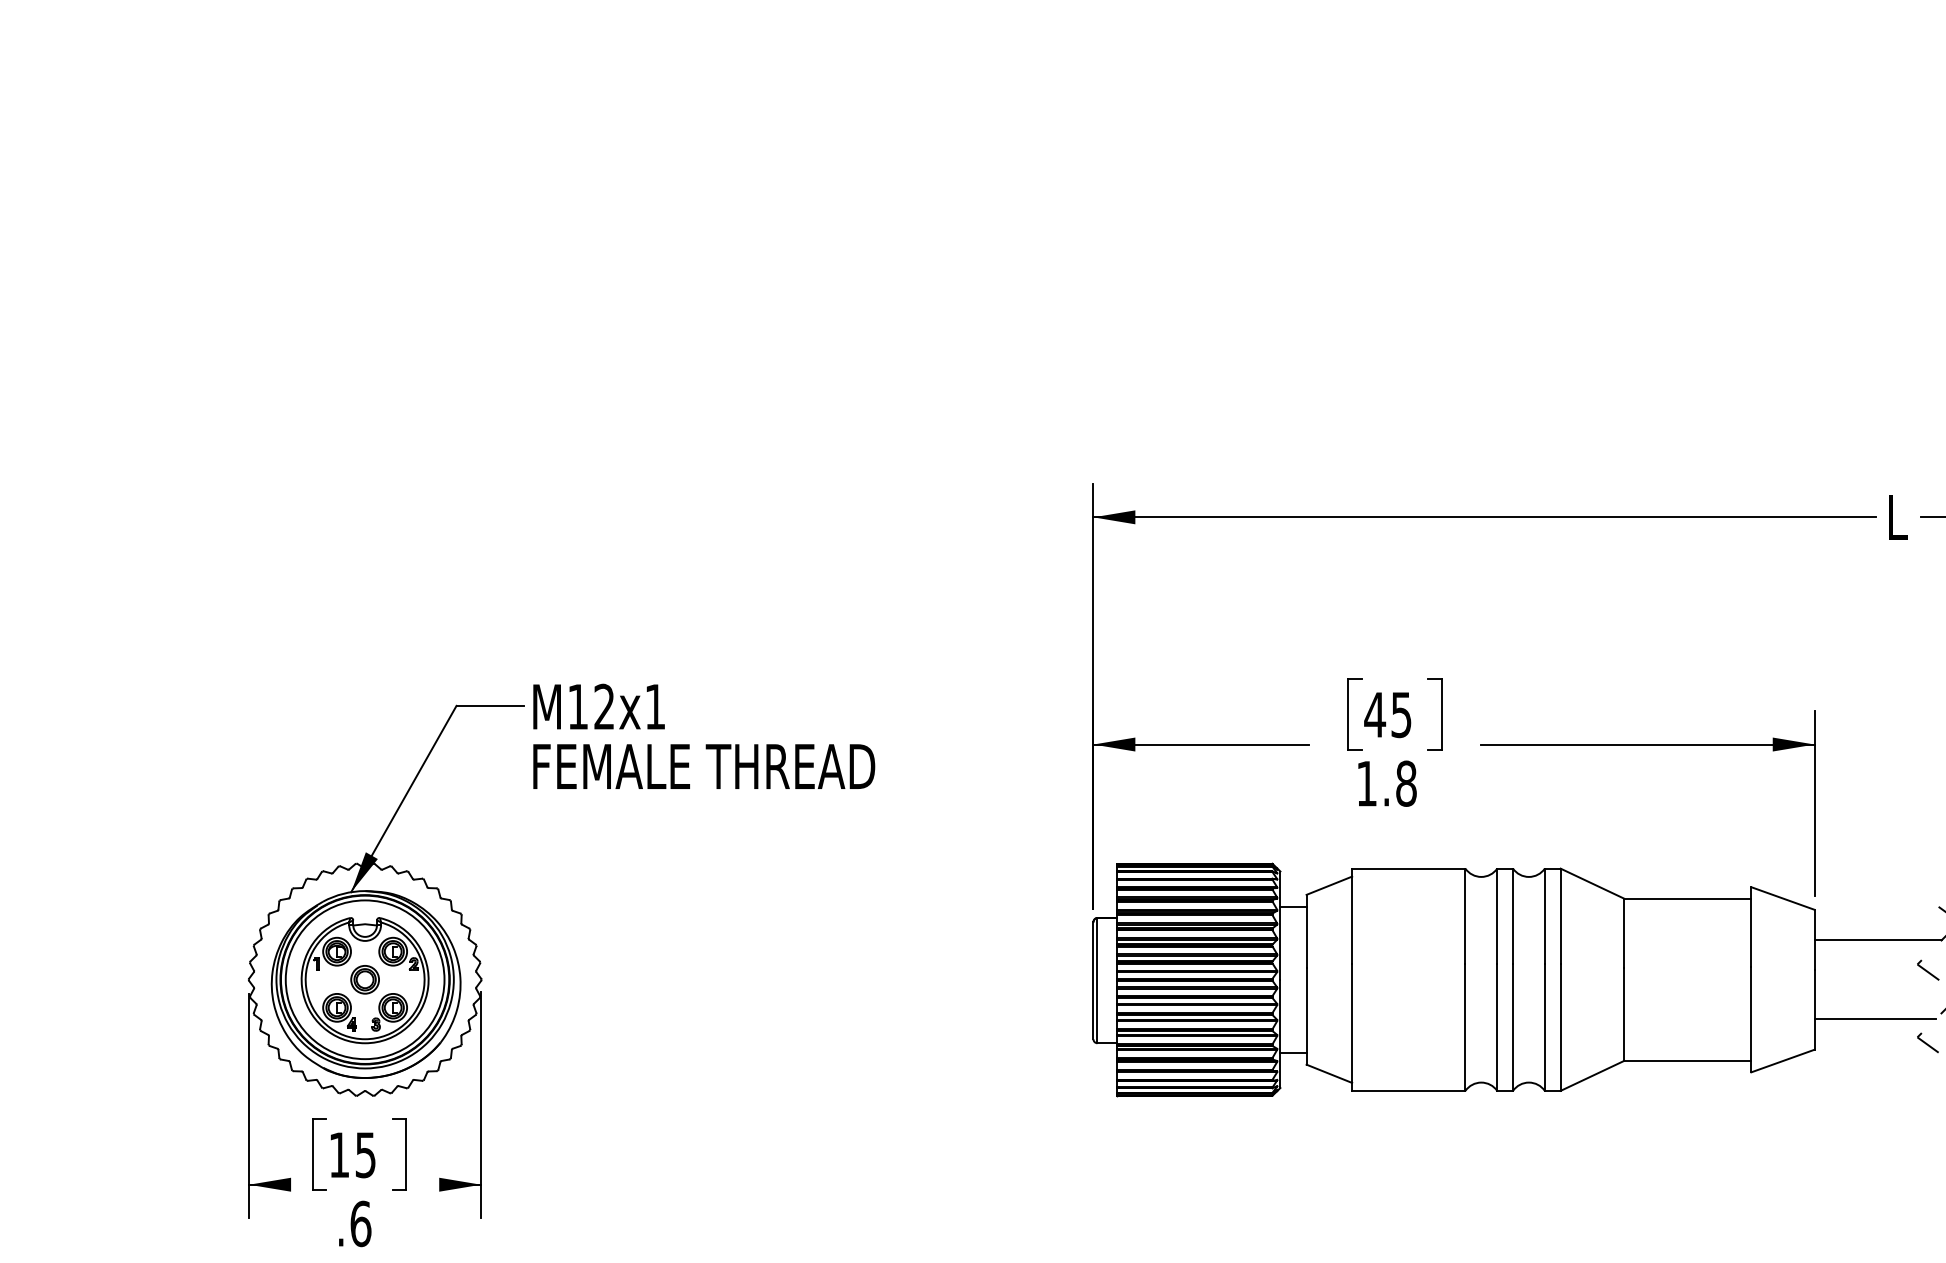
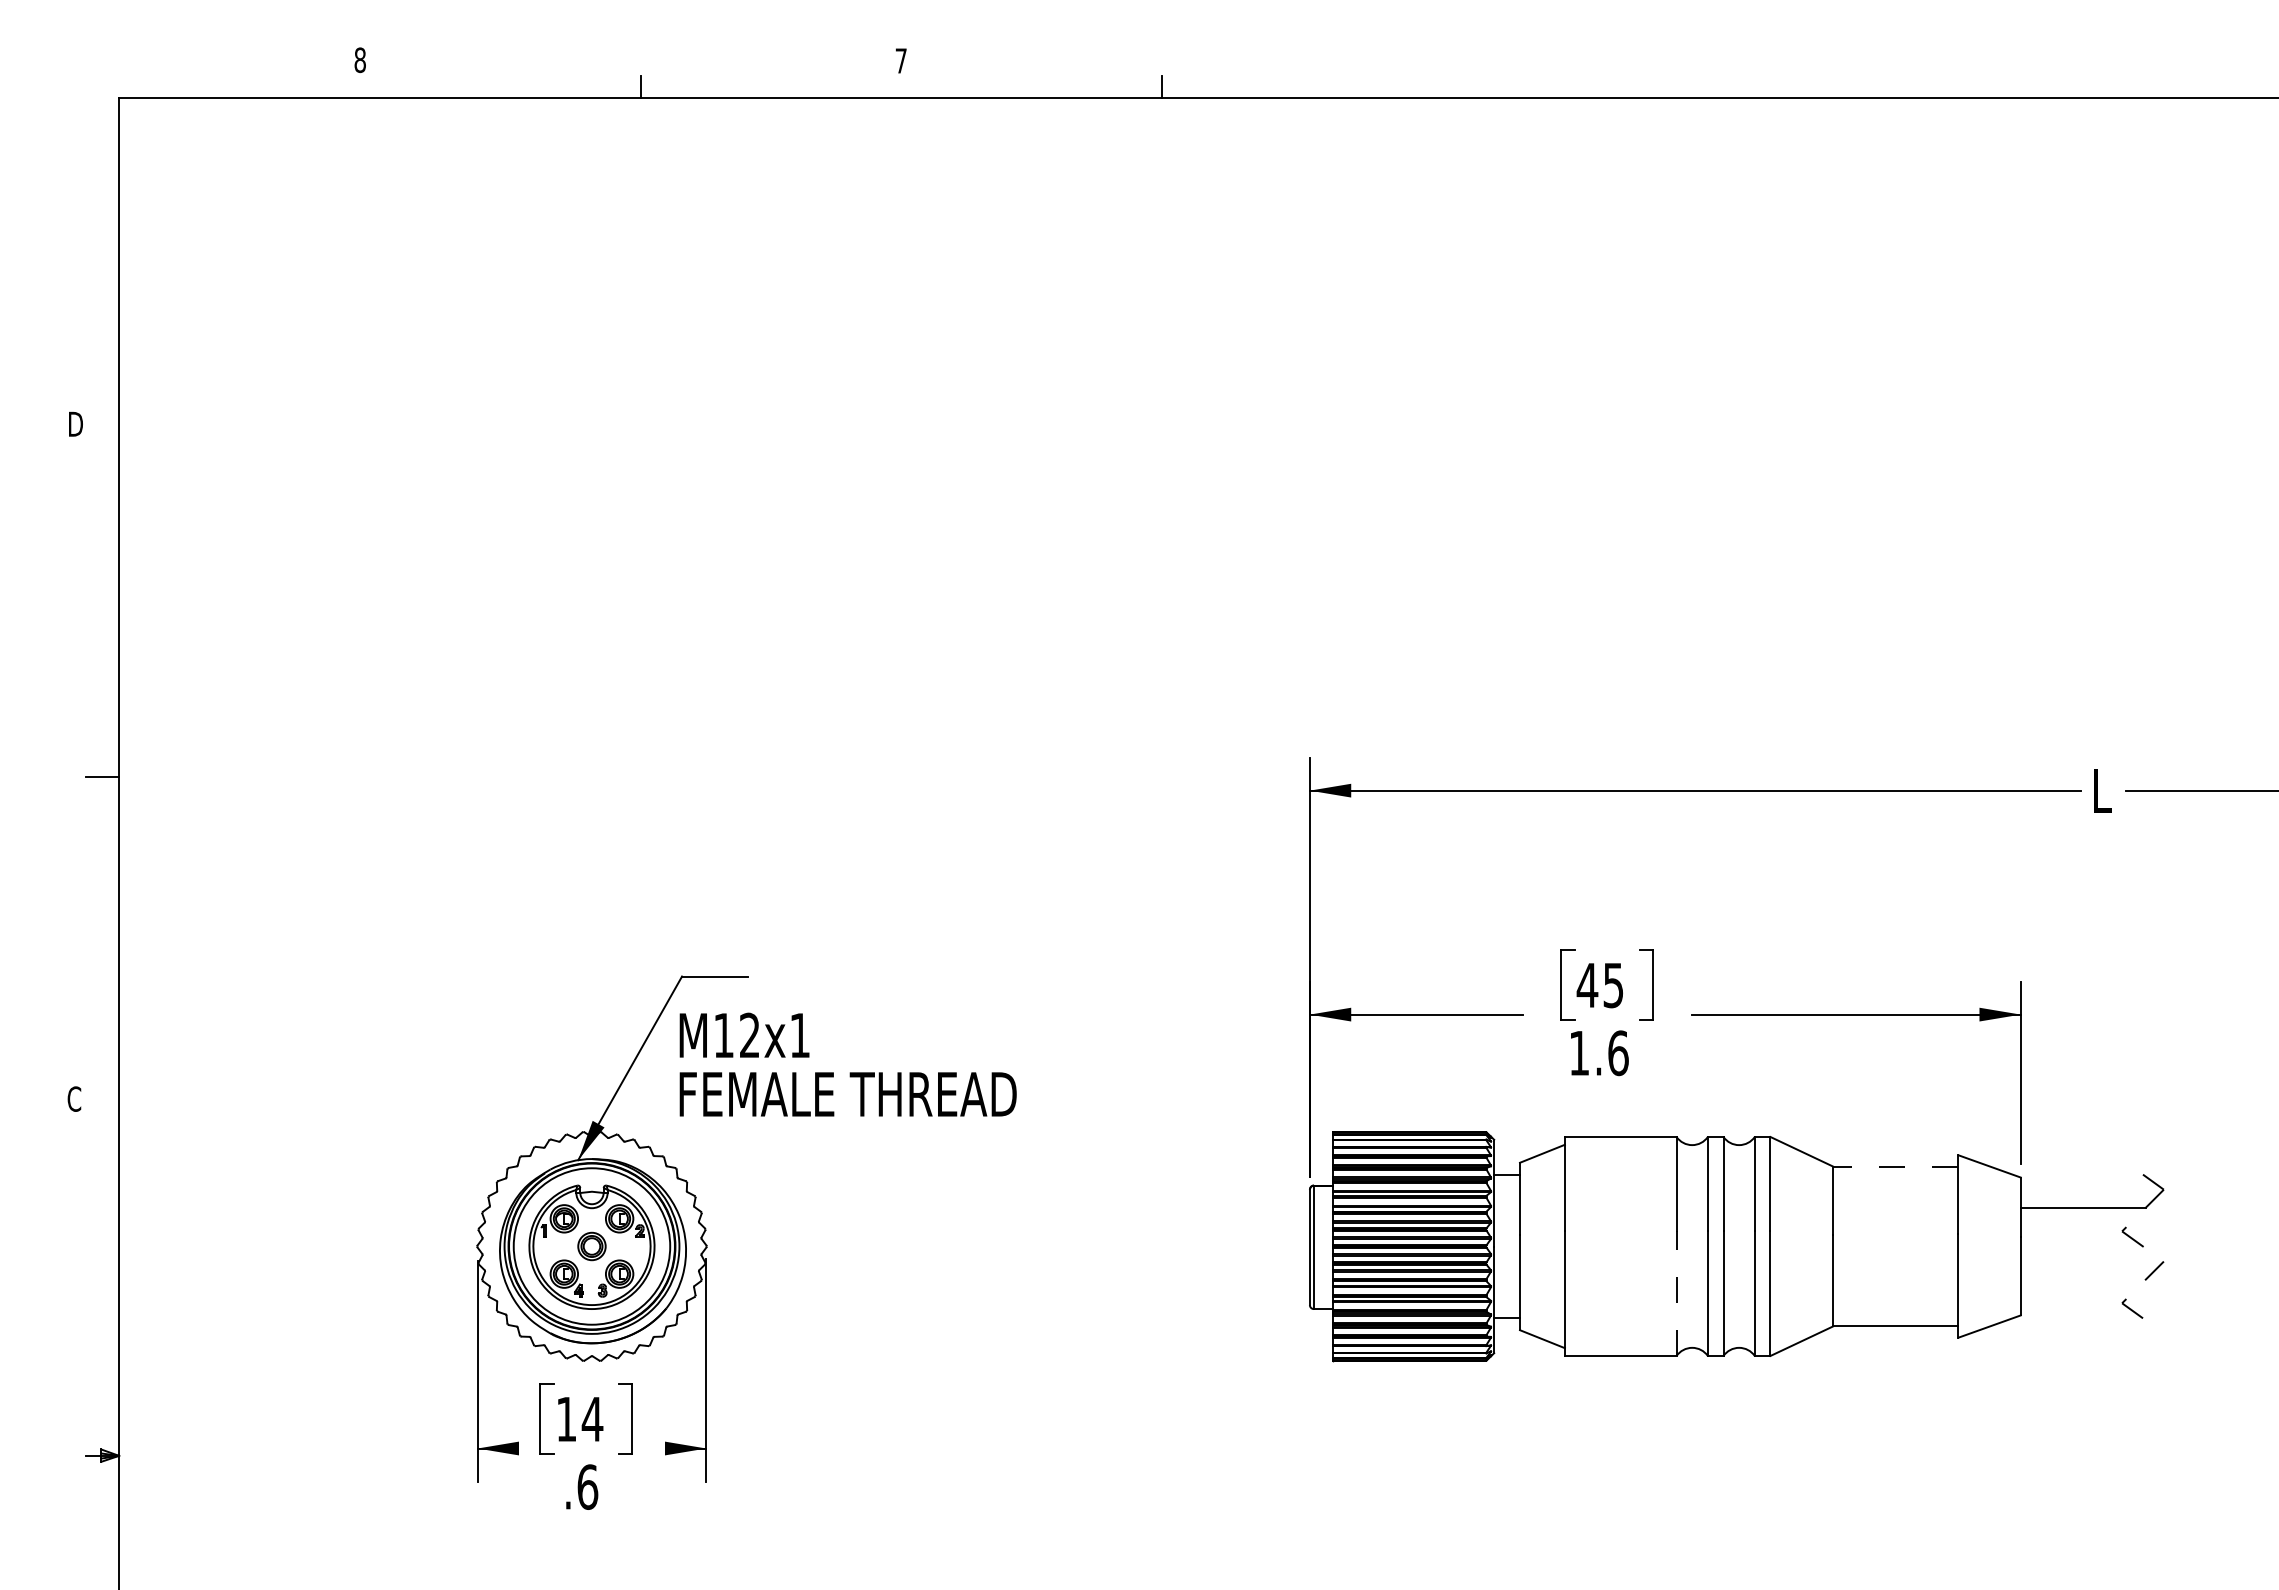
text: (703, 736) -> (847, 1064), moved
text: (1406, 782) -> (1618, 1052), 1.8 -> 1.6
line: (1687, 898) -> (1895, 1166), solid -> dashed
line: (1875, 1019) -> (2080, 1285), removed
line: (1465, 1027) -> (1676, 1293), solid -> dashed
text: (365, 1155) -> (592, 1419), 15 -> 14

